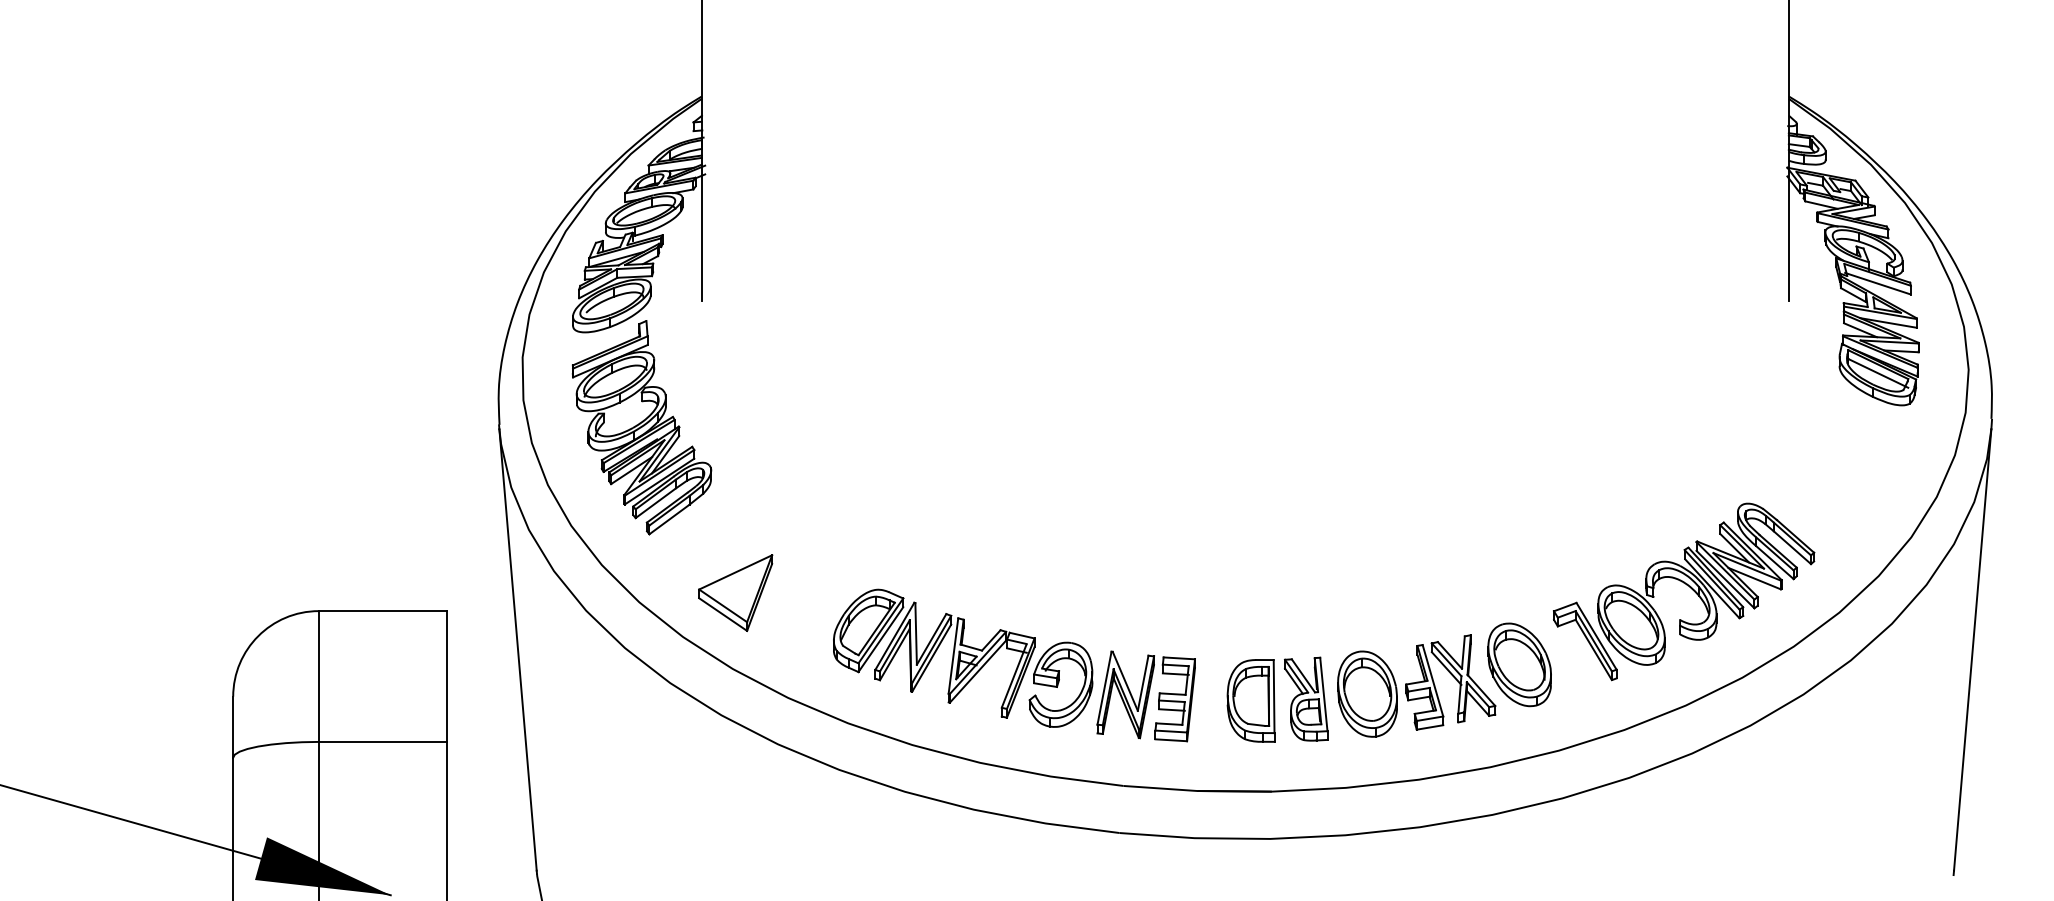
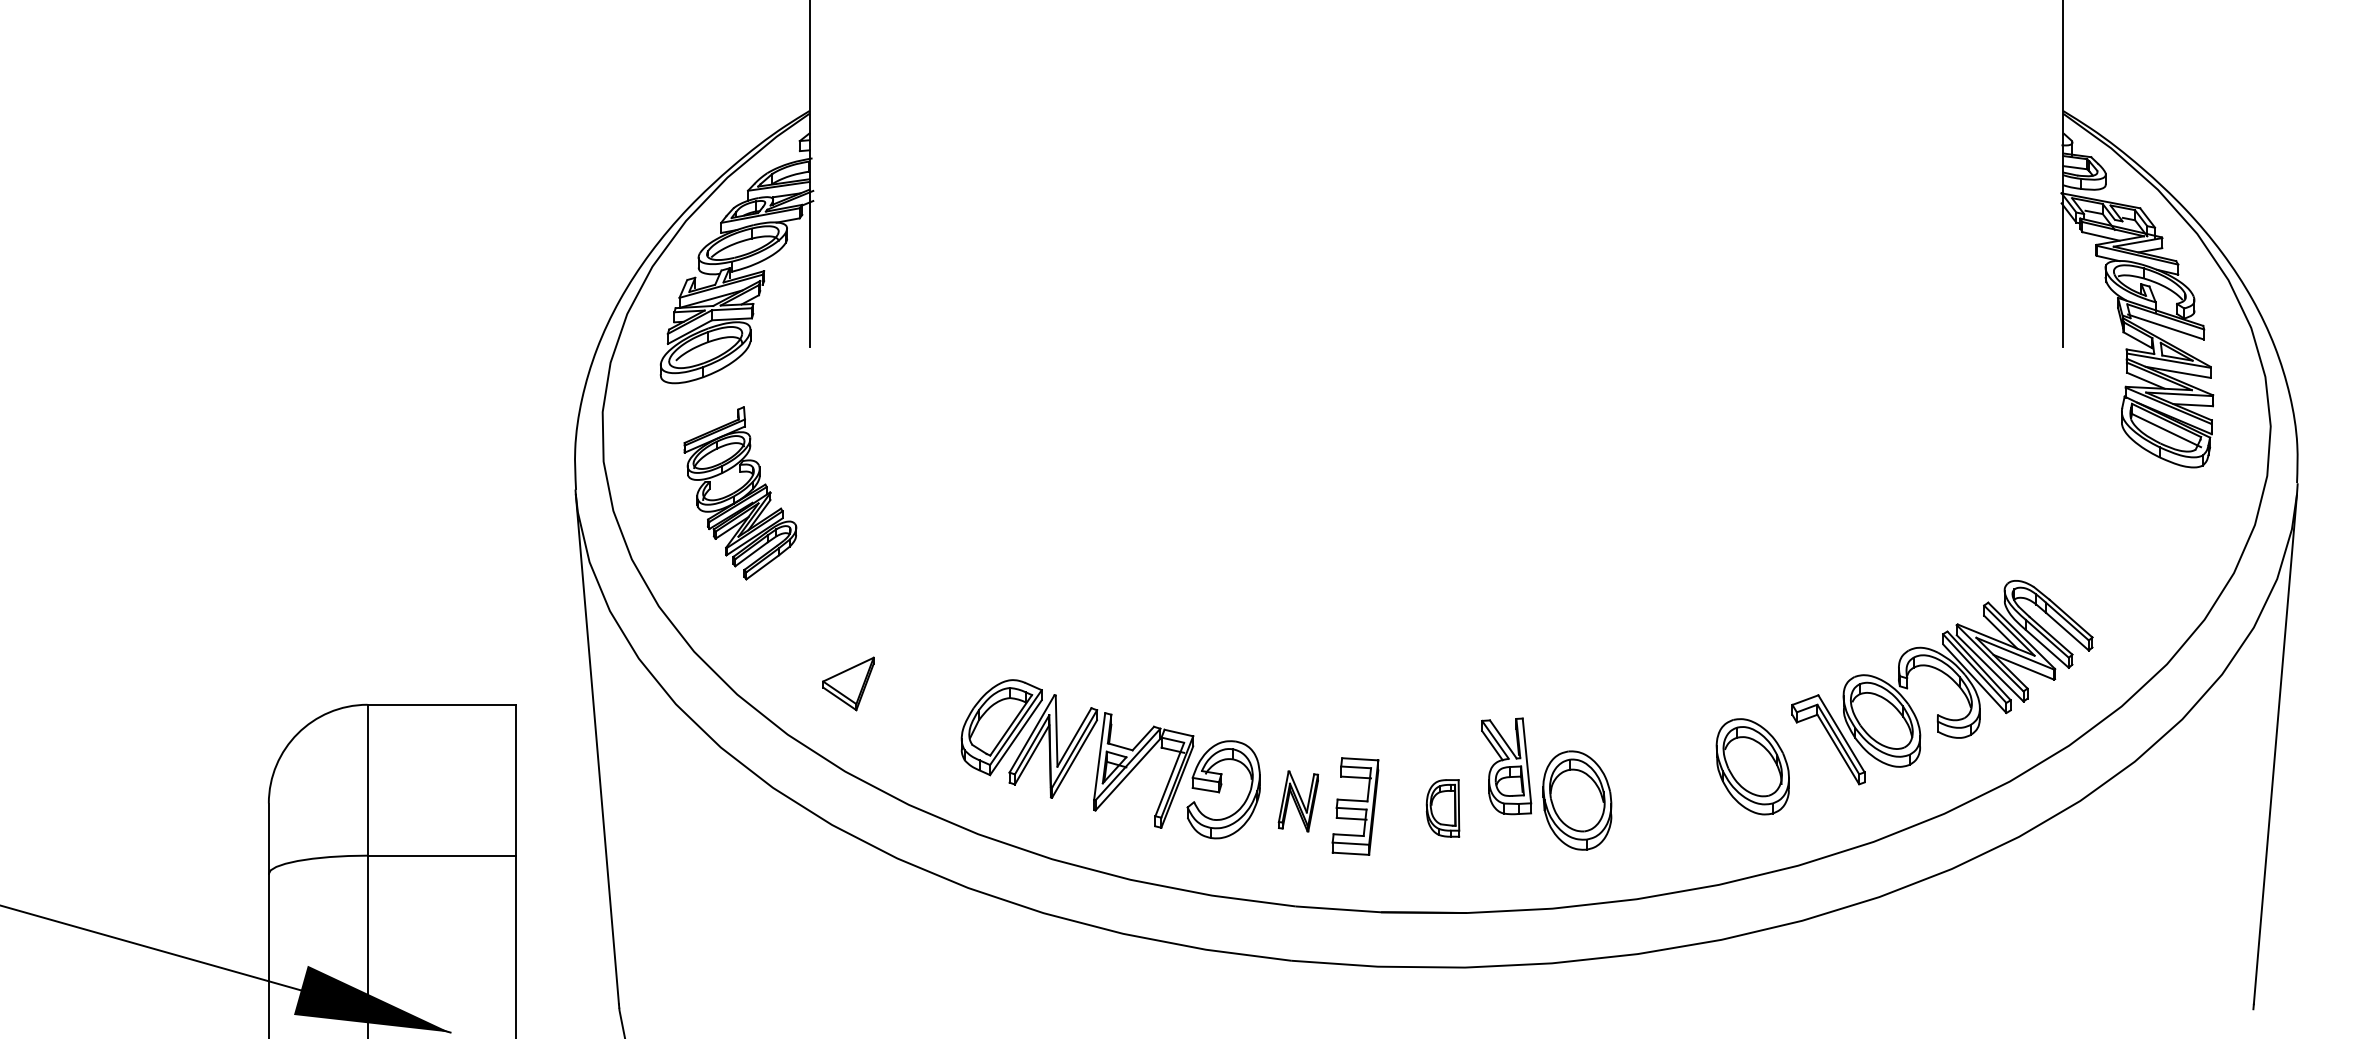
part: (642, 427) -> (740, 493), size x0.7
part: (735, 592) -> (848, 683), size x0.6
part: (1450, 681) -> (1673, 786), removed
part: (1125, 694) -> (1298, 801), size x0.6
part: (1306, 699) -> (1506, 766), moved
part: (1250, 701) -> (1442, 808), size x0.6

